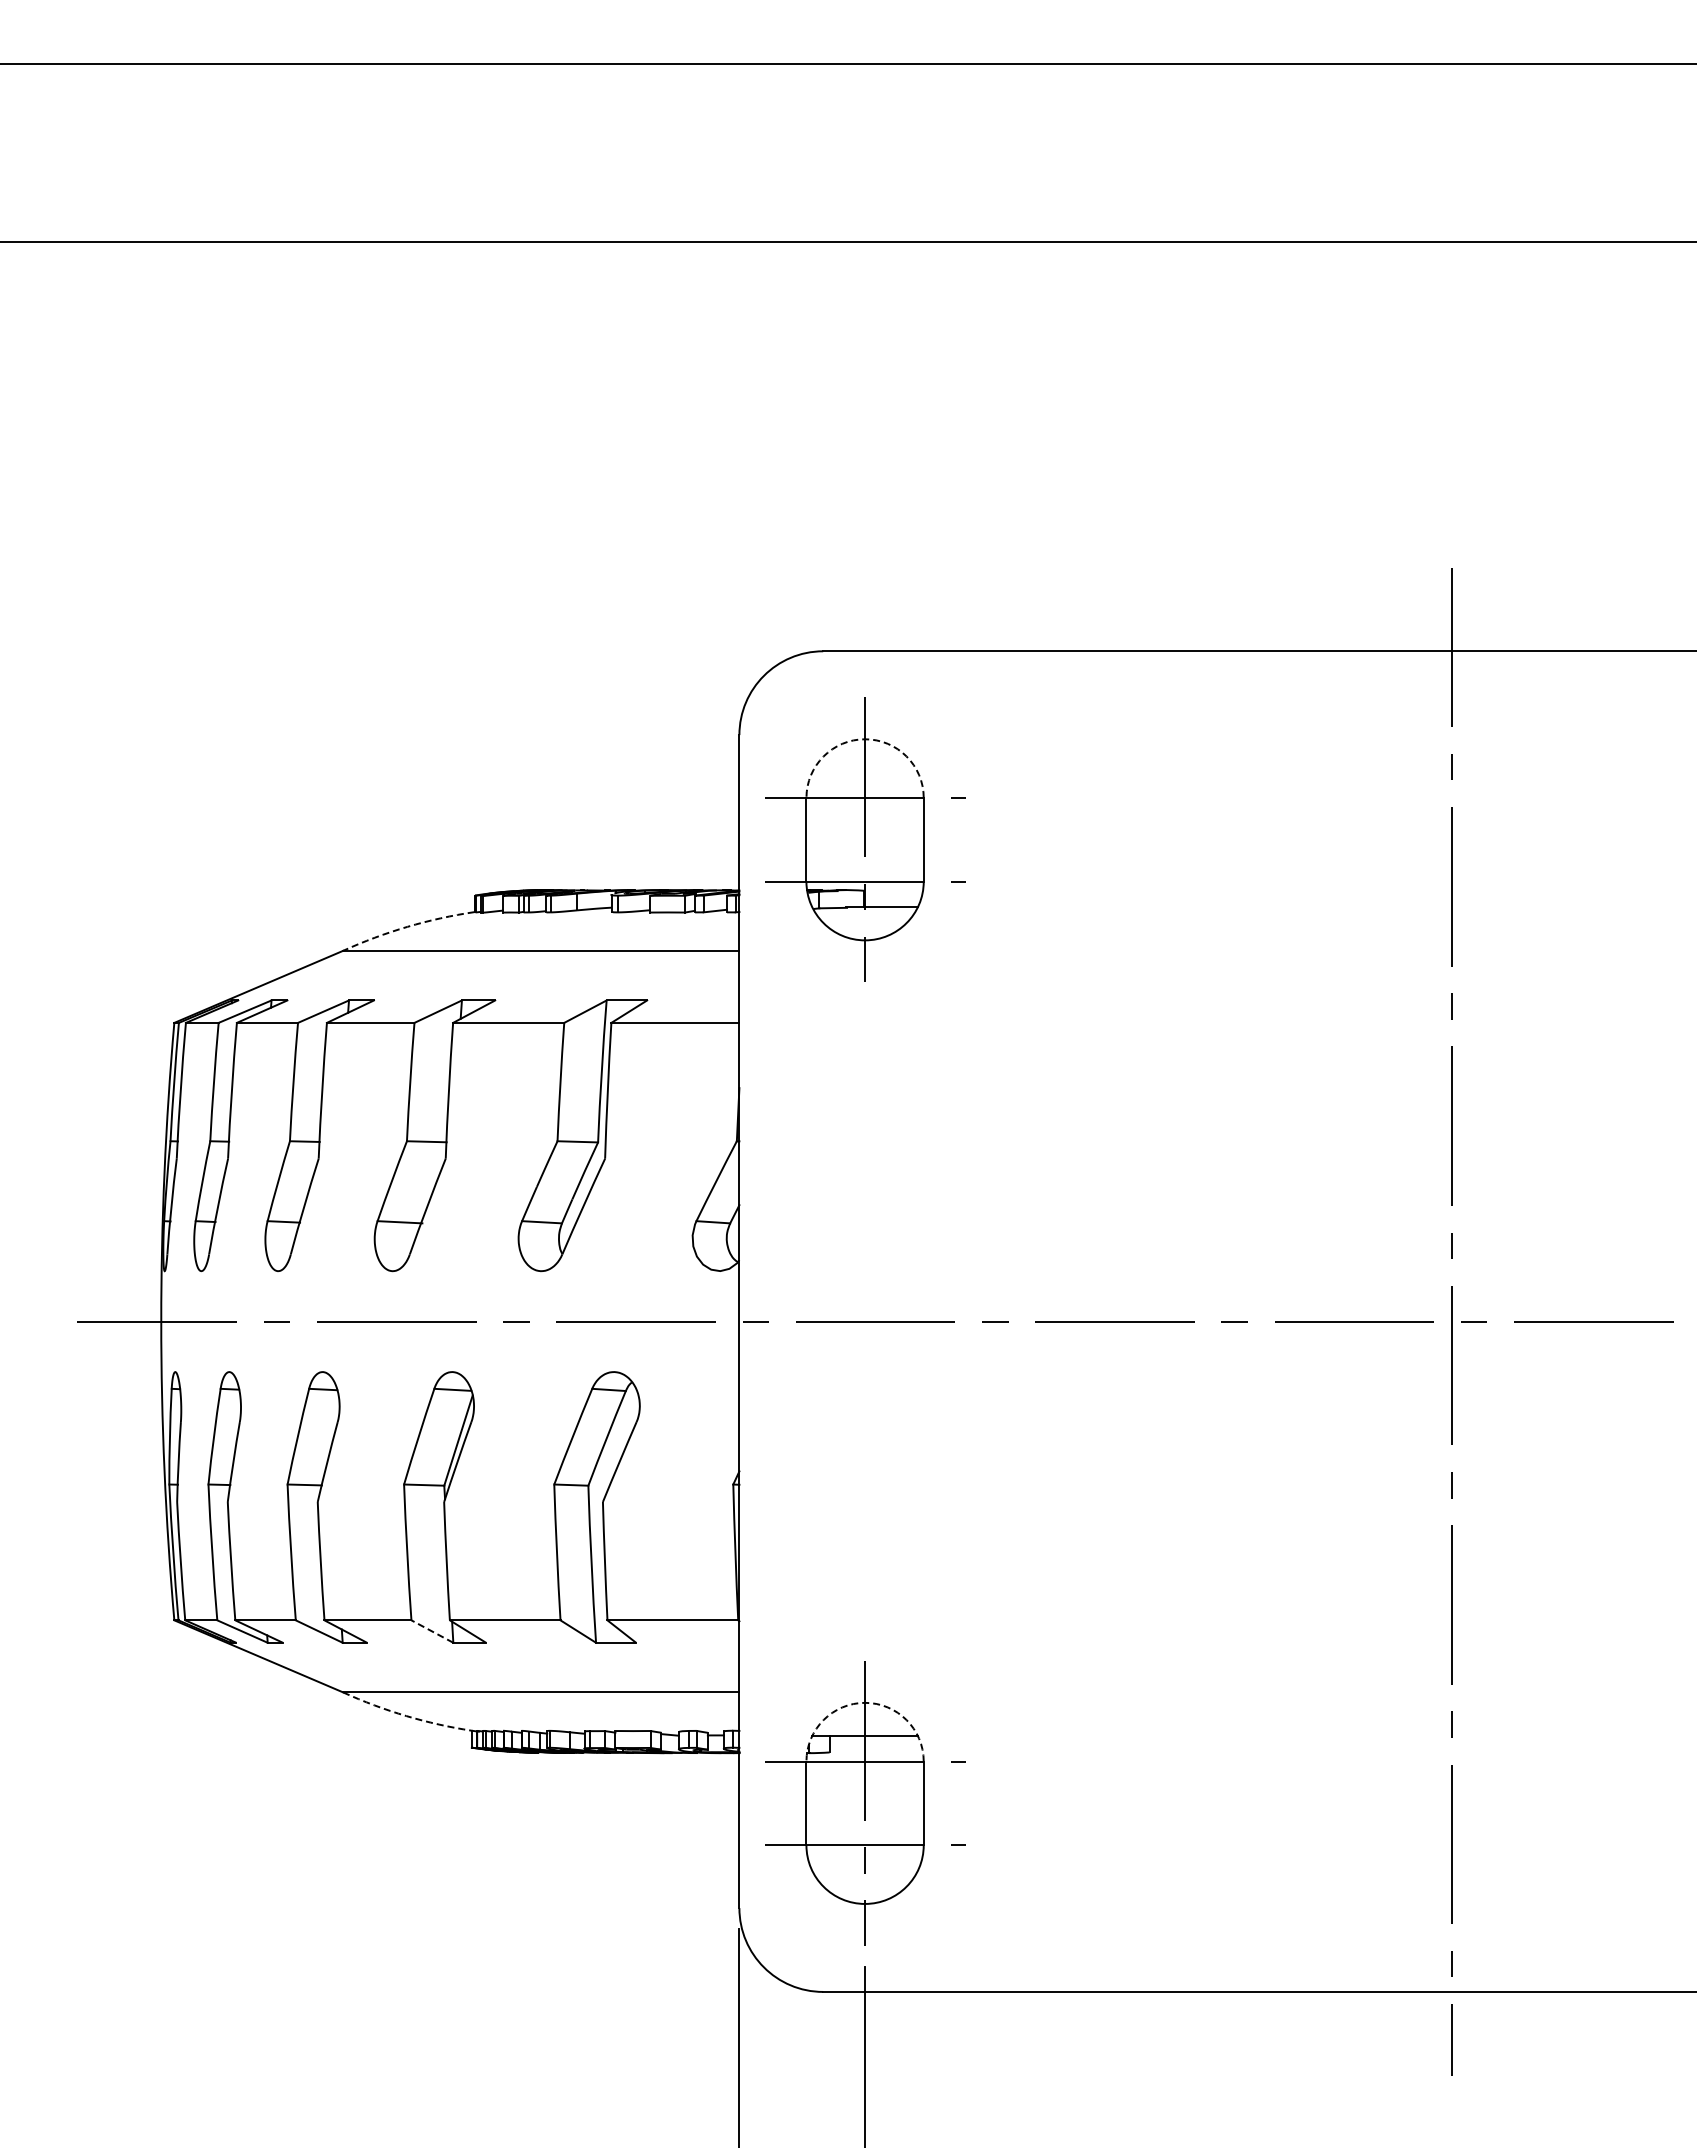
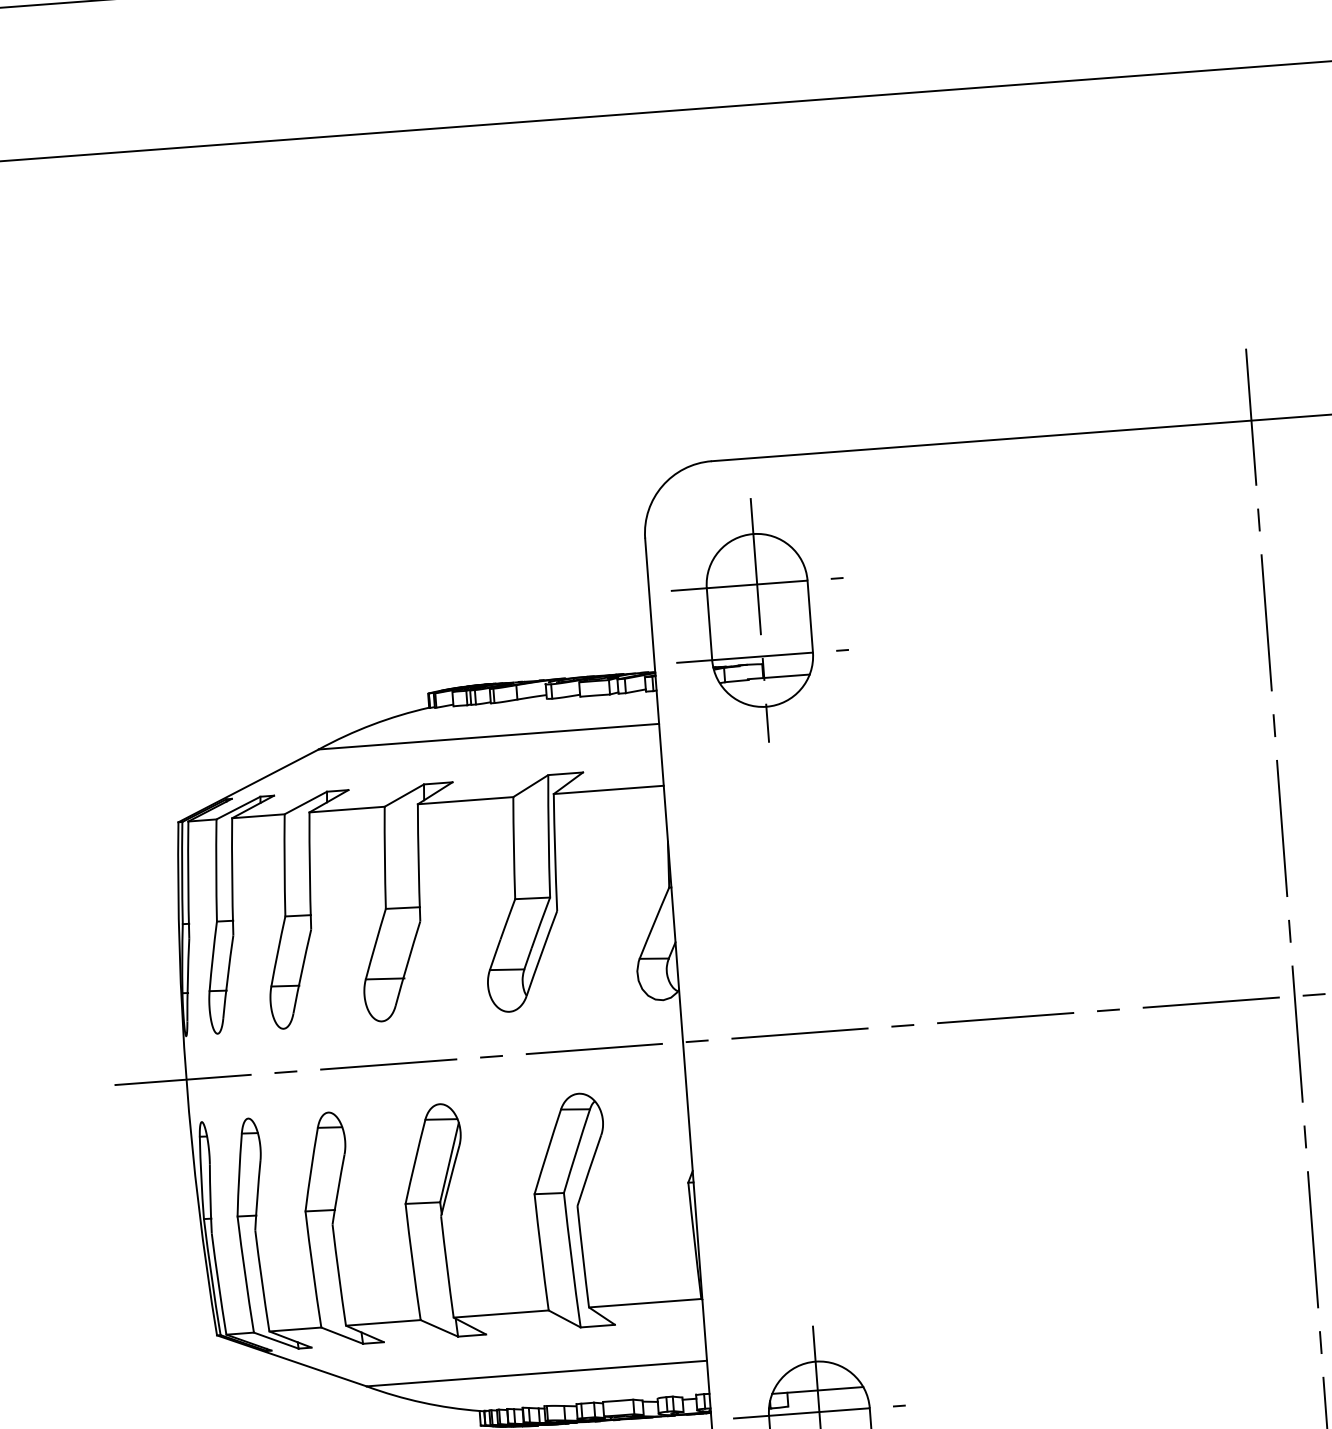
arc: (865, 739) -> (753, 534), dashed -> solid
arc: (407, 926) -> (372, 724), dashed -> solid
line: (432, 1631) -> (439, 1328), dashed -> solid
arc: (865, 1702) -> (815, 1361), dashed -> solid
arc: (406, 1716) -> (422, 1402), dashed -> solid

